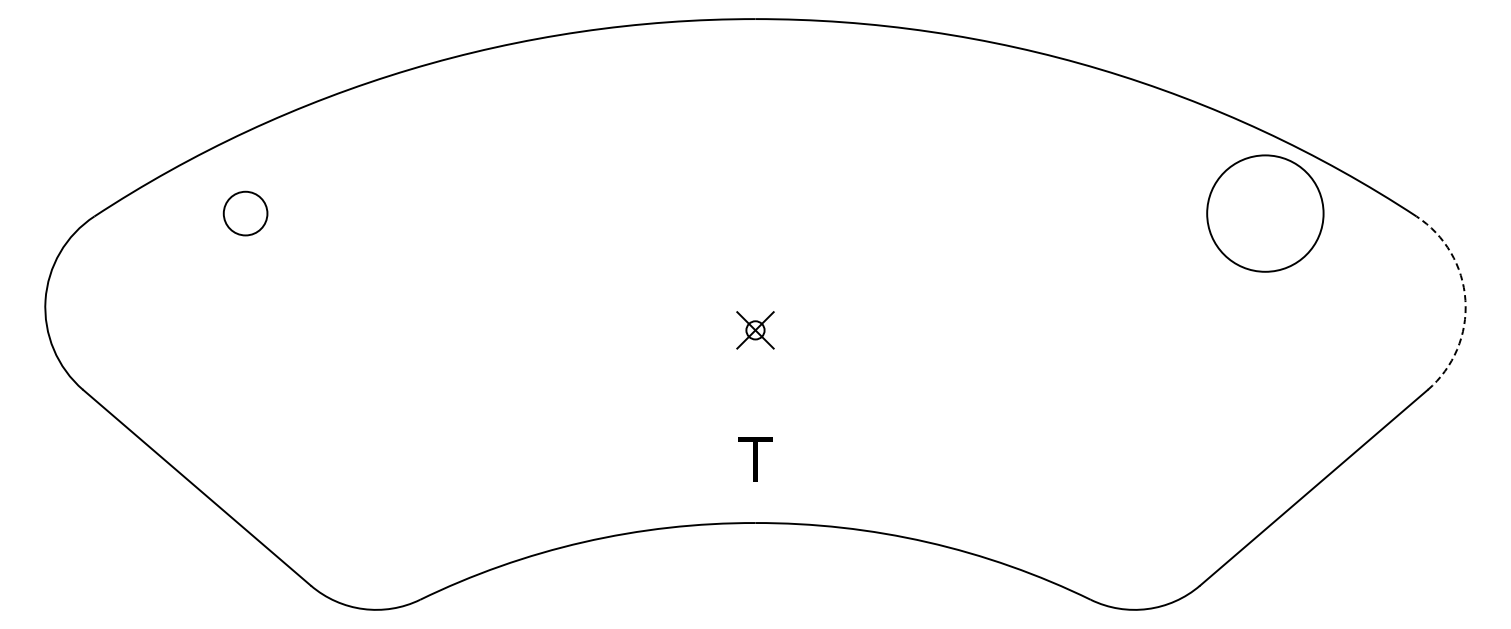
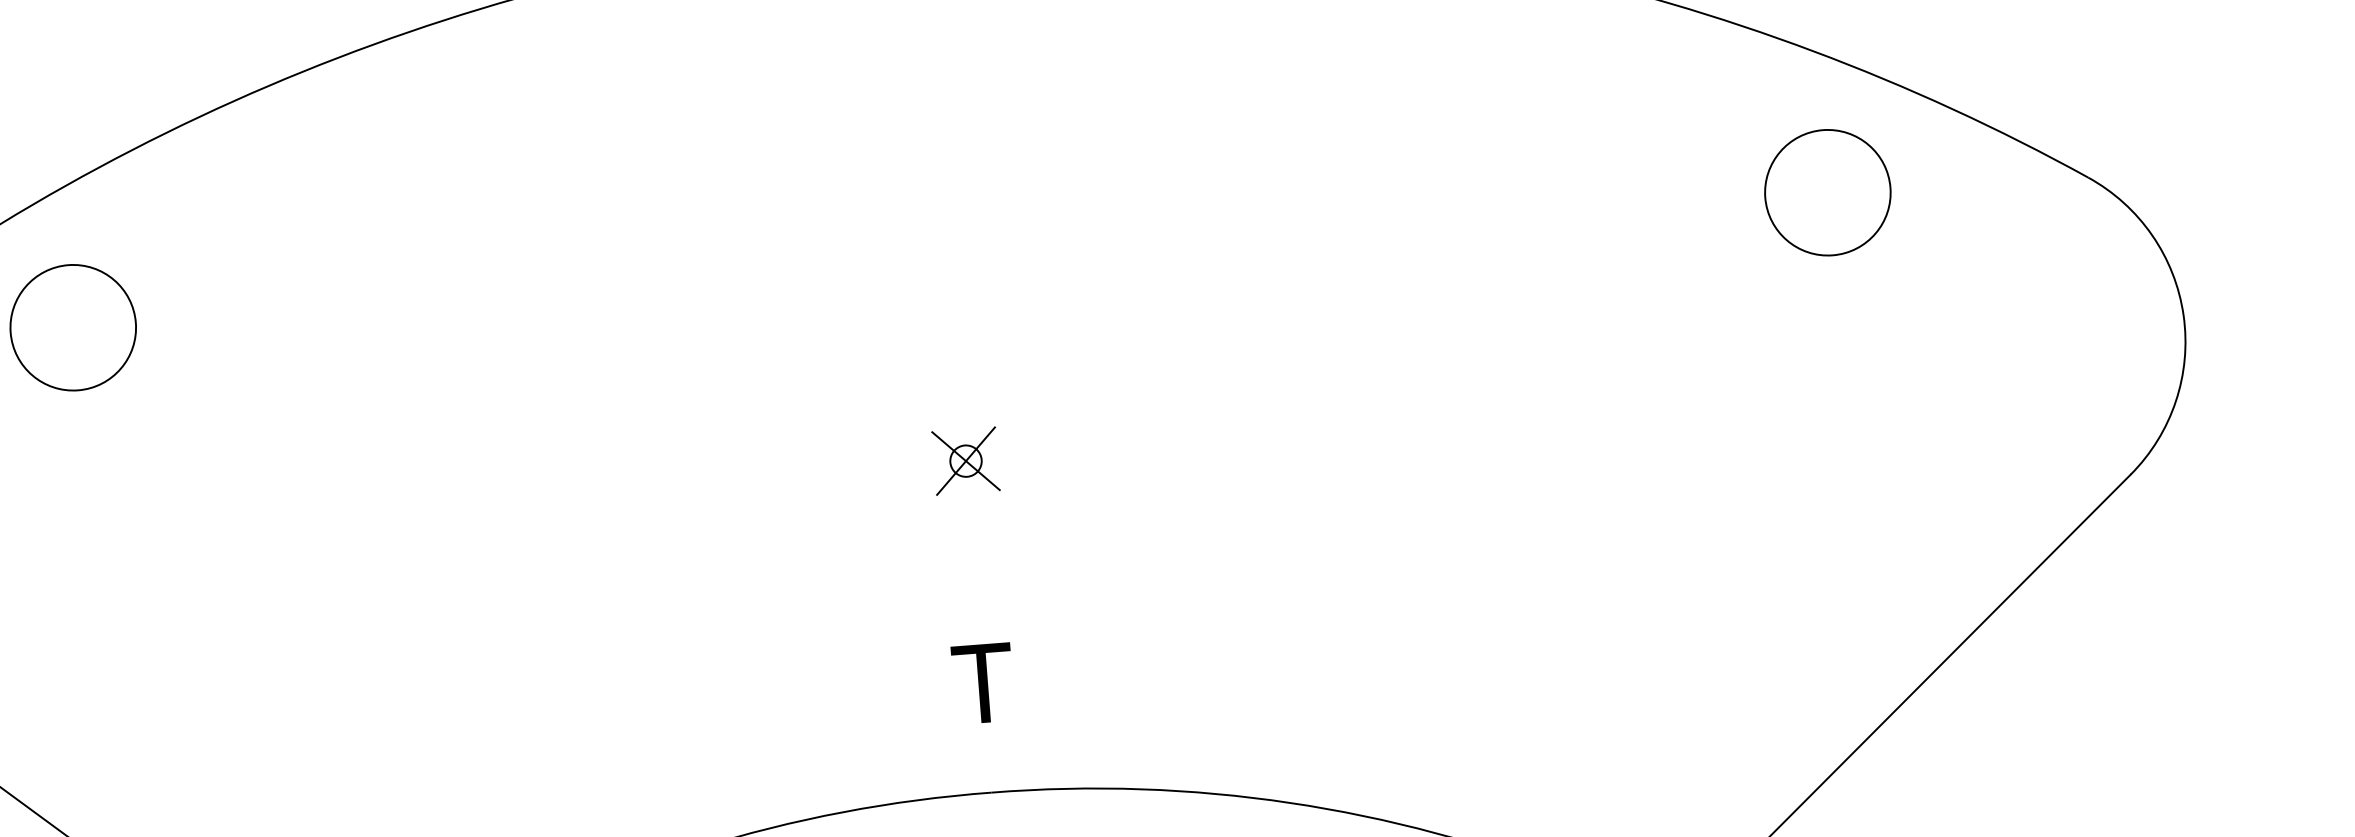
circle: (245, 213) -> (73, 327), size x1.67
circle: (1264, 213) -> (1826, 192), size x0.62
arc: (1465, 300) -> (2183, 315), dashed -> solid

